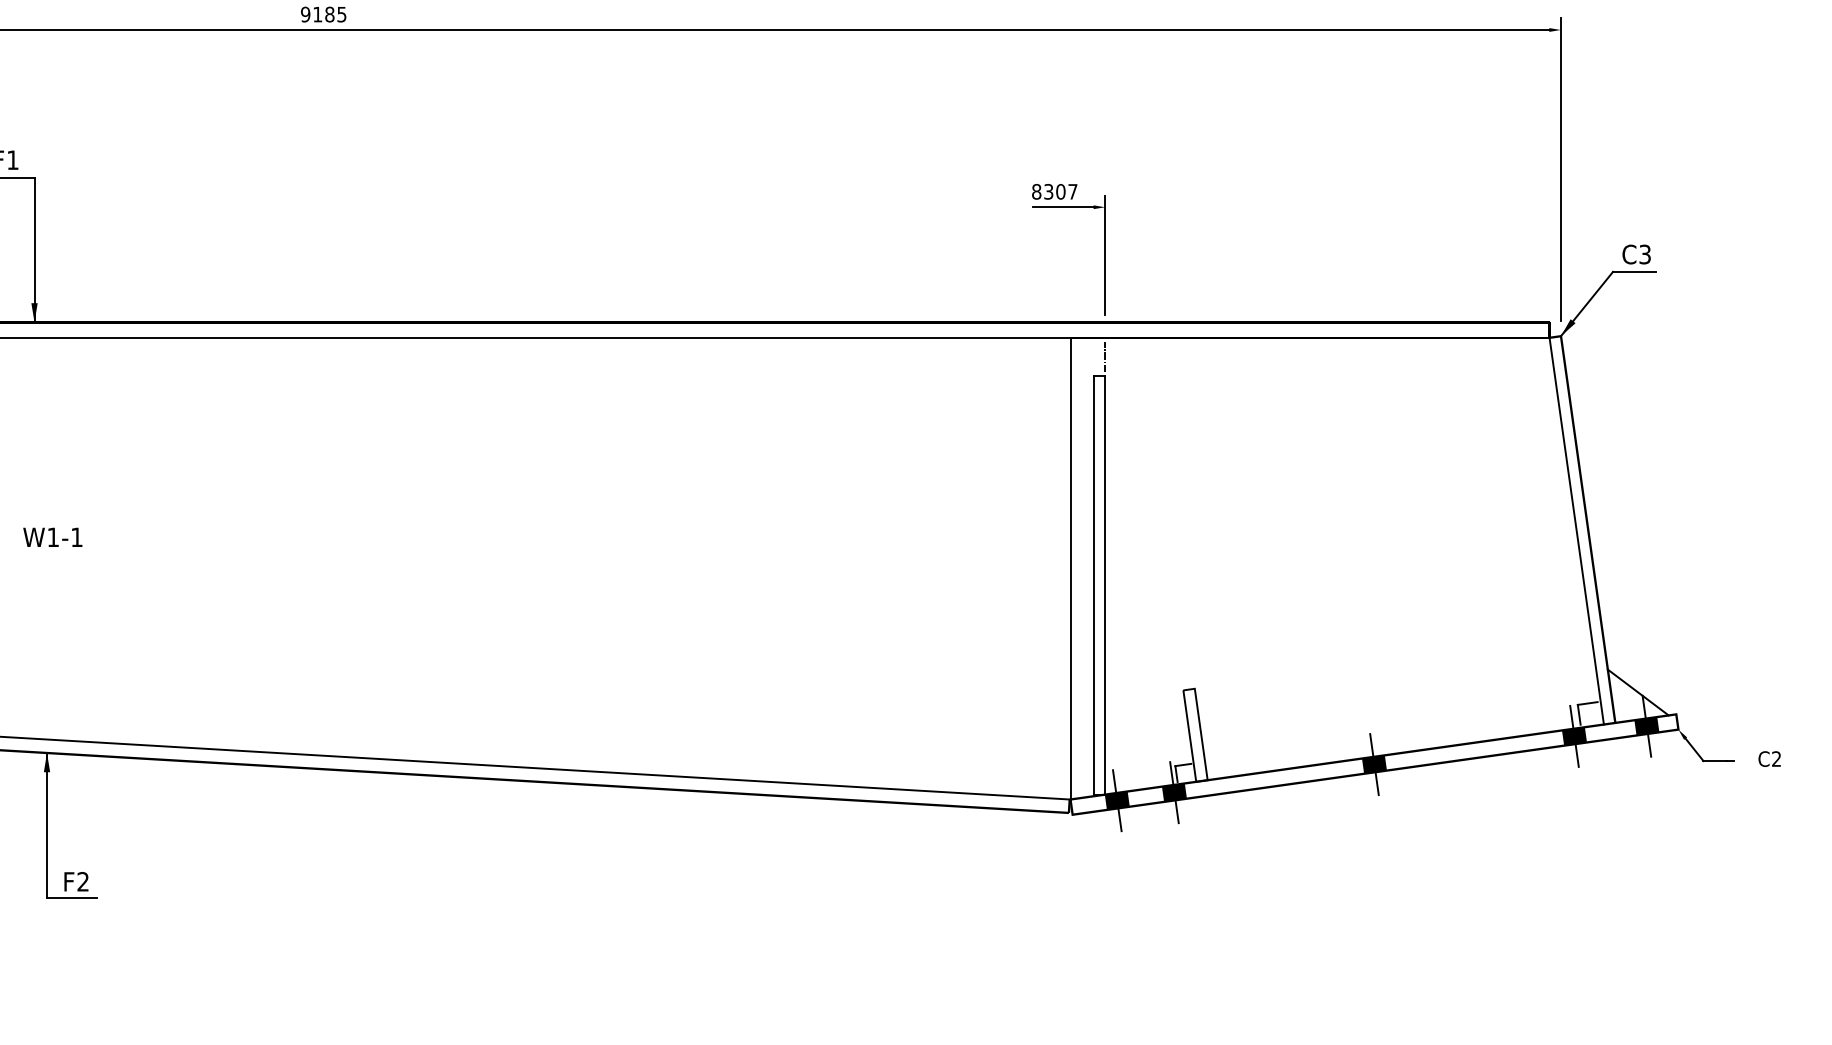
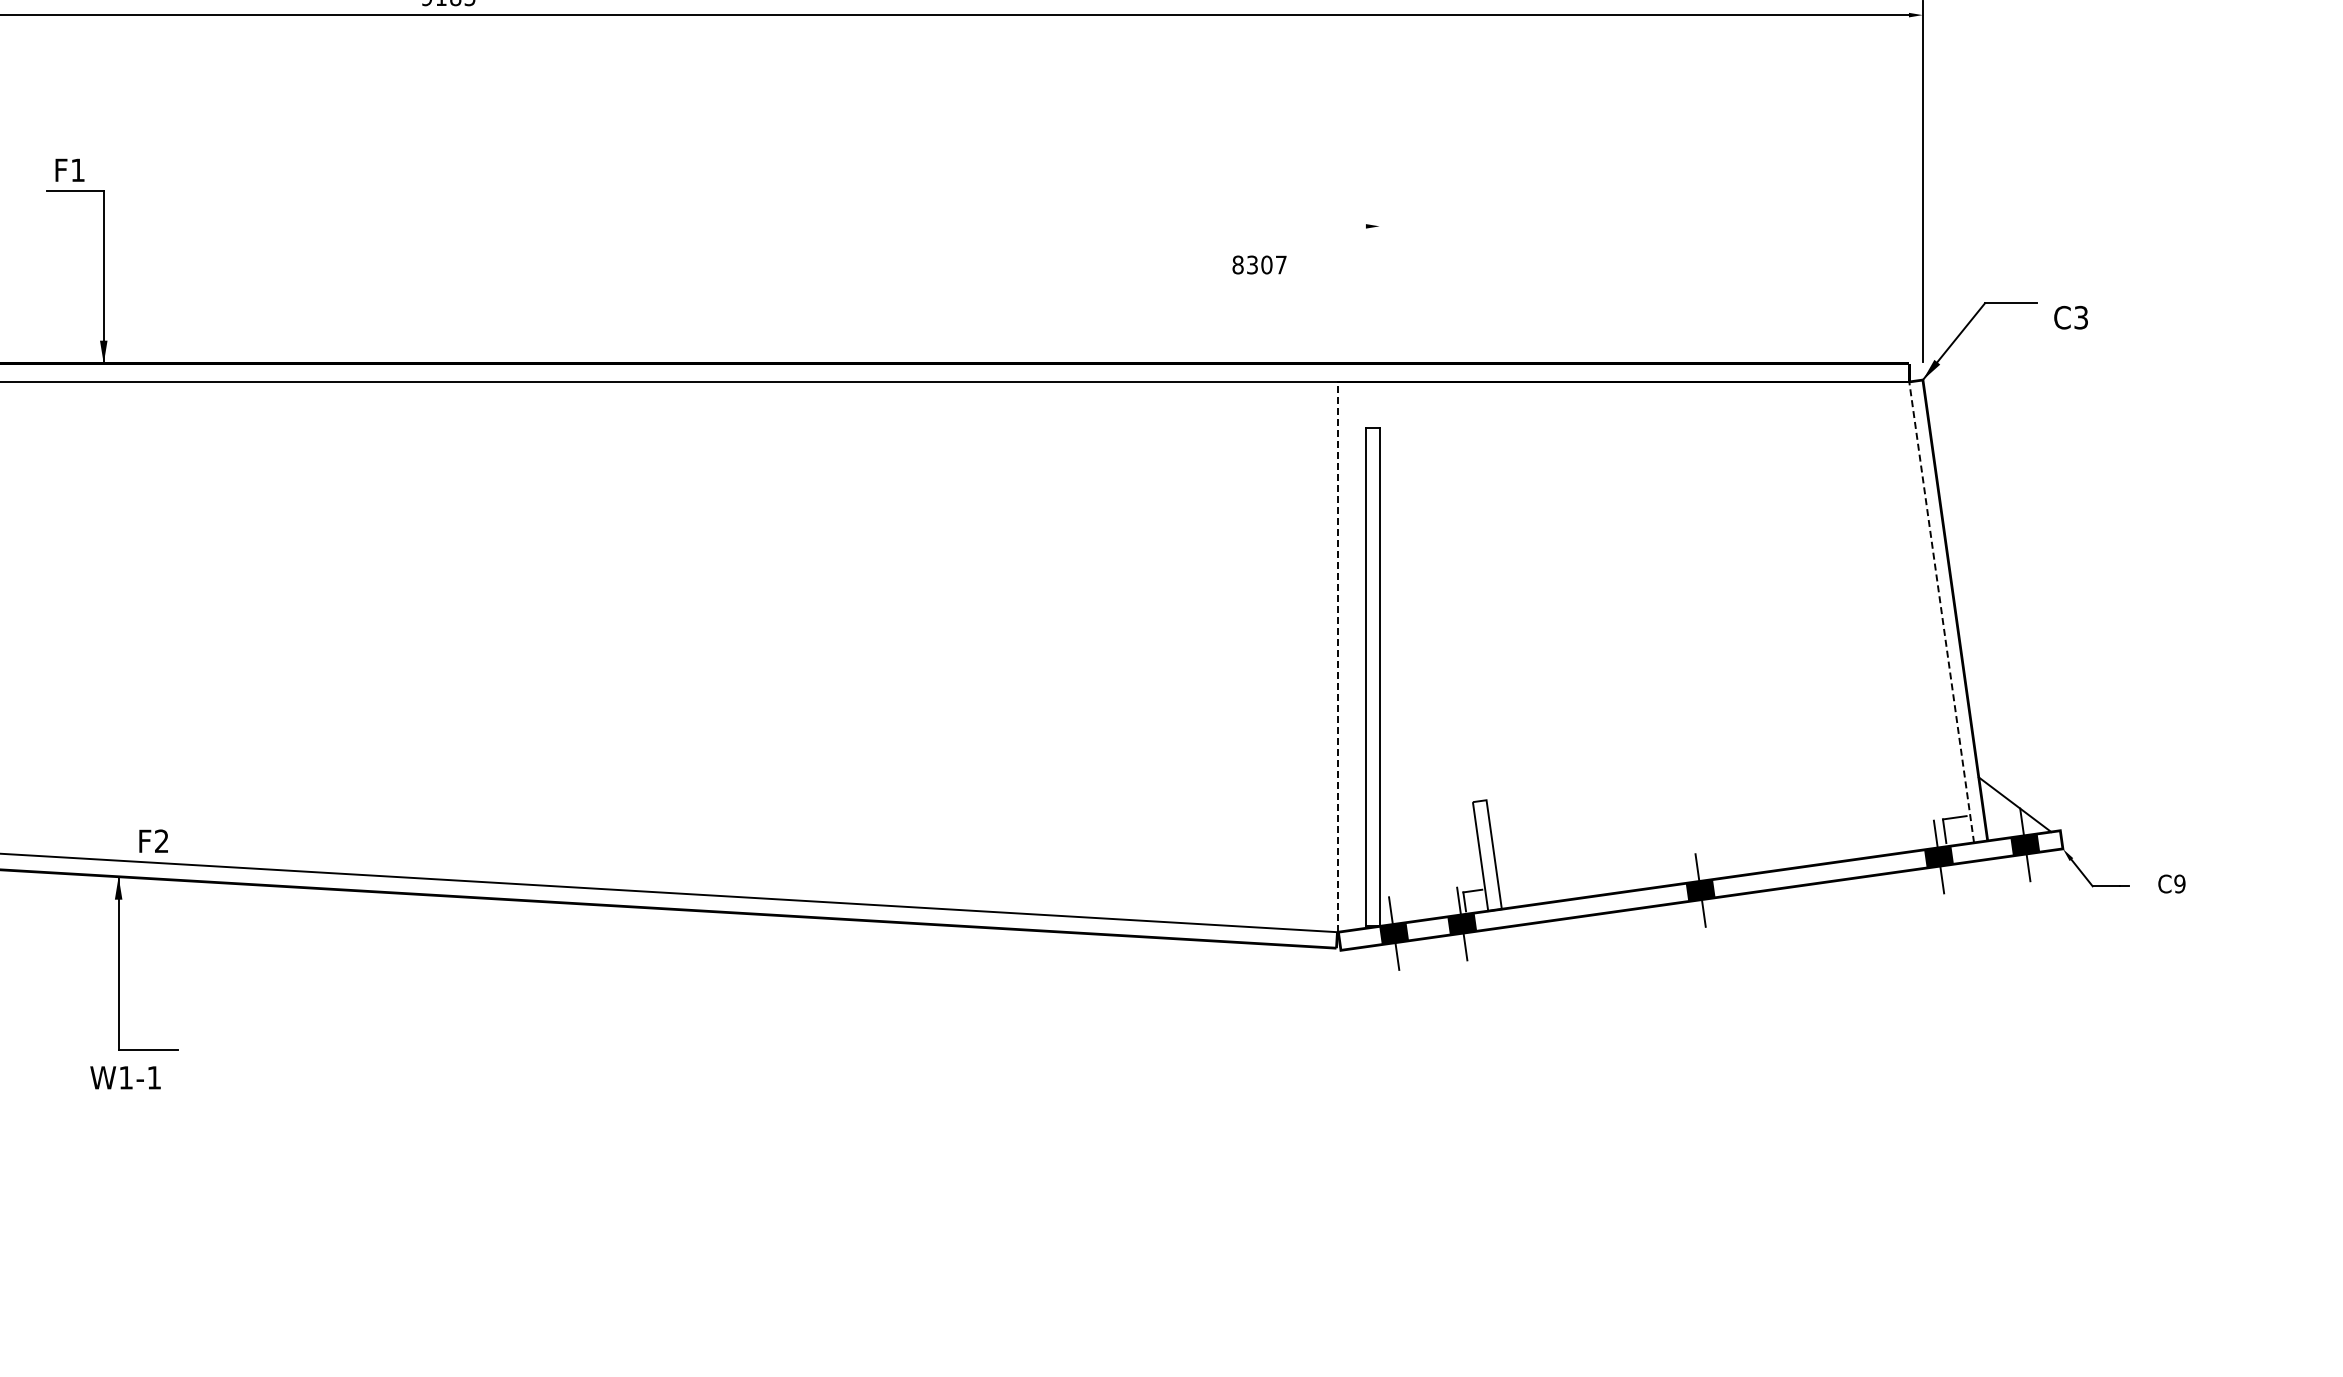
text: (1054, 191) -> (1259, 264), moved
line: (1063, 207) -> (1329, 226), removed
text: (1636, 254) -> (2070, 317), moved
line: (1105, 255) -> (1379, 283), removed
line: (1105, 356) -> (1379, 404), removed
line: (1576, 531) -> (1941, 612), solid -> dashed
text: (52, 537) -> (125, 1077), moved
line: (1070, 568) -> (1338, 656), solid -> dashed
text: (1776, 758) -> (2179, 883), C2 -> C9
text: (76, 881) -> (153, 840), moved

